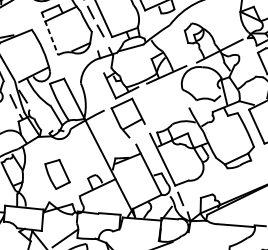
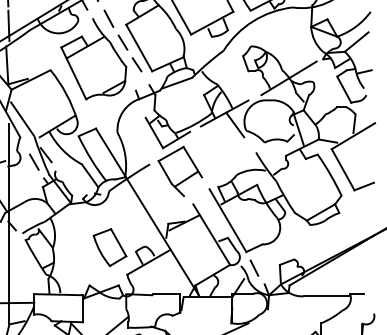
line: (49, 33) -> (73, 73), dashed -> solid
line: (174, 85) -> (235, 125), added
part: (57, 174) -> (109, 247), moved

